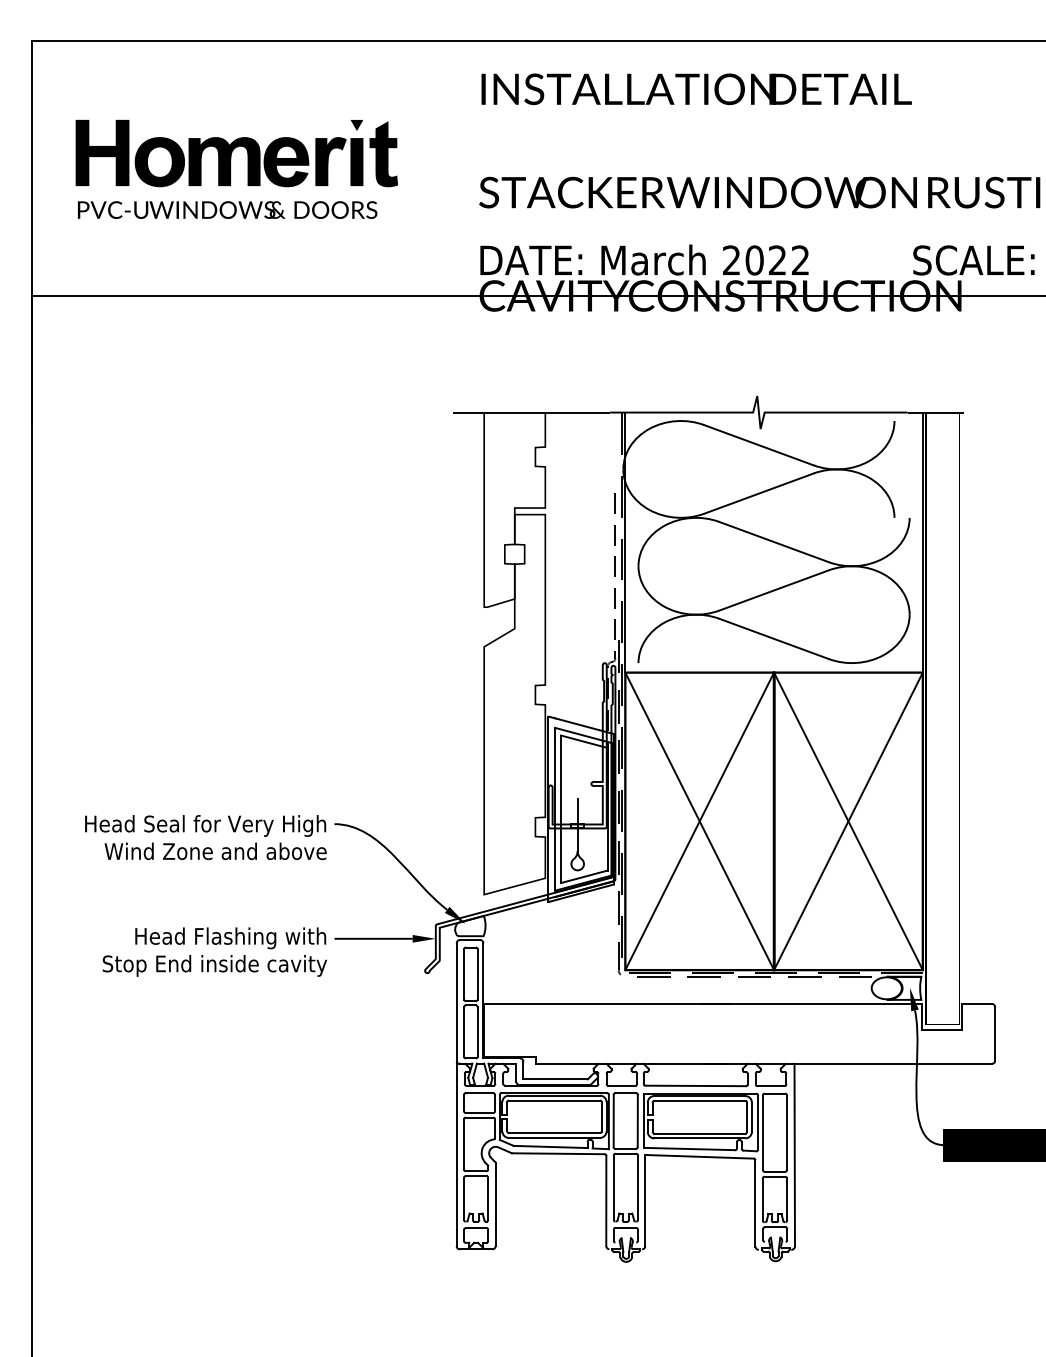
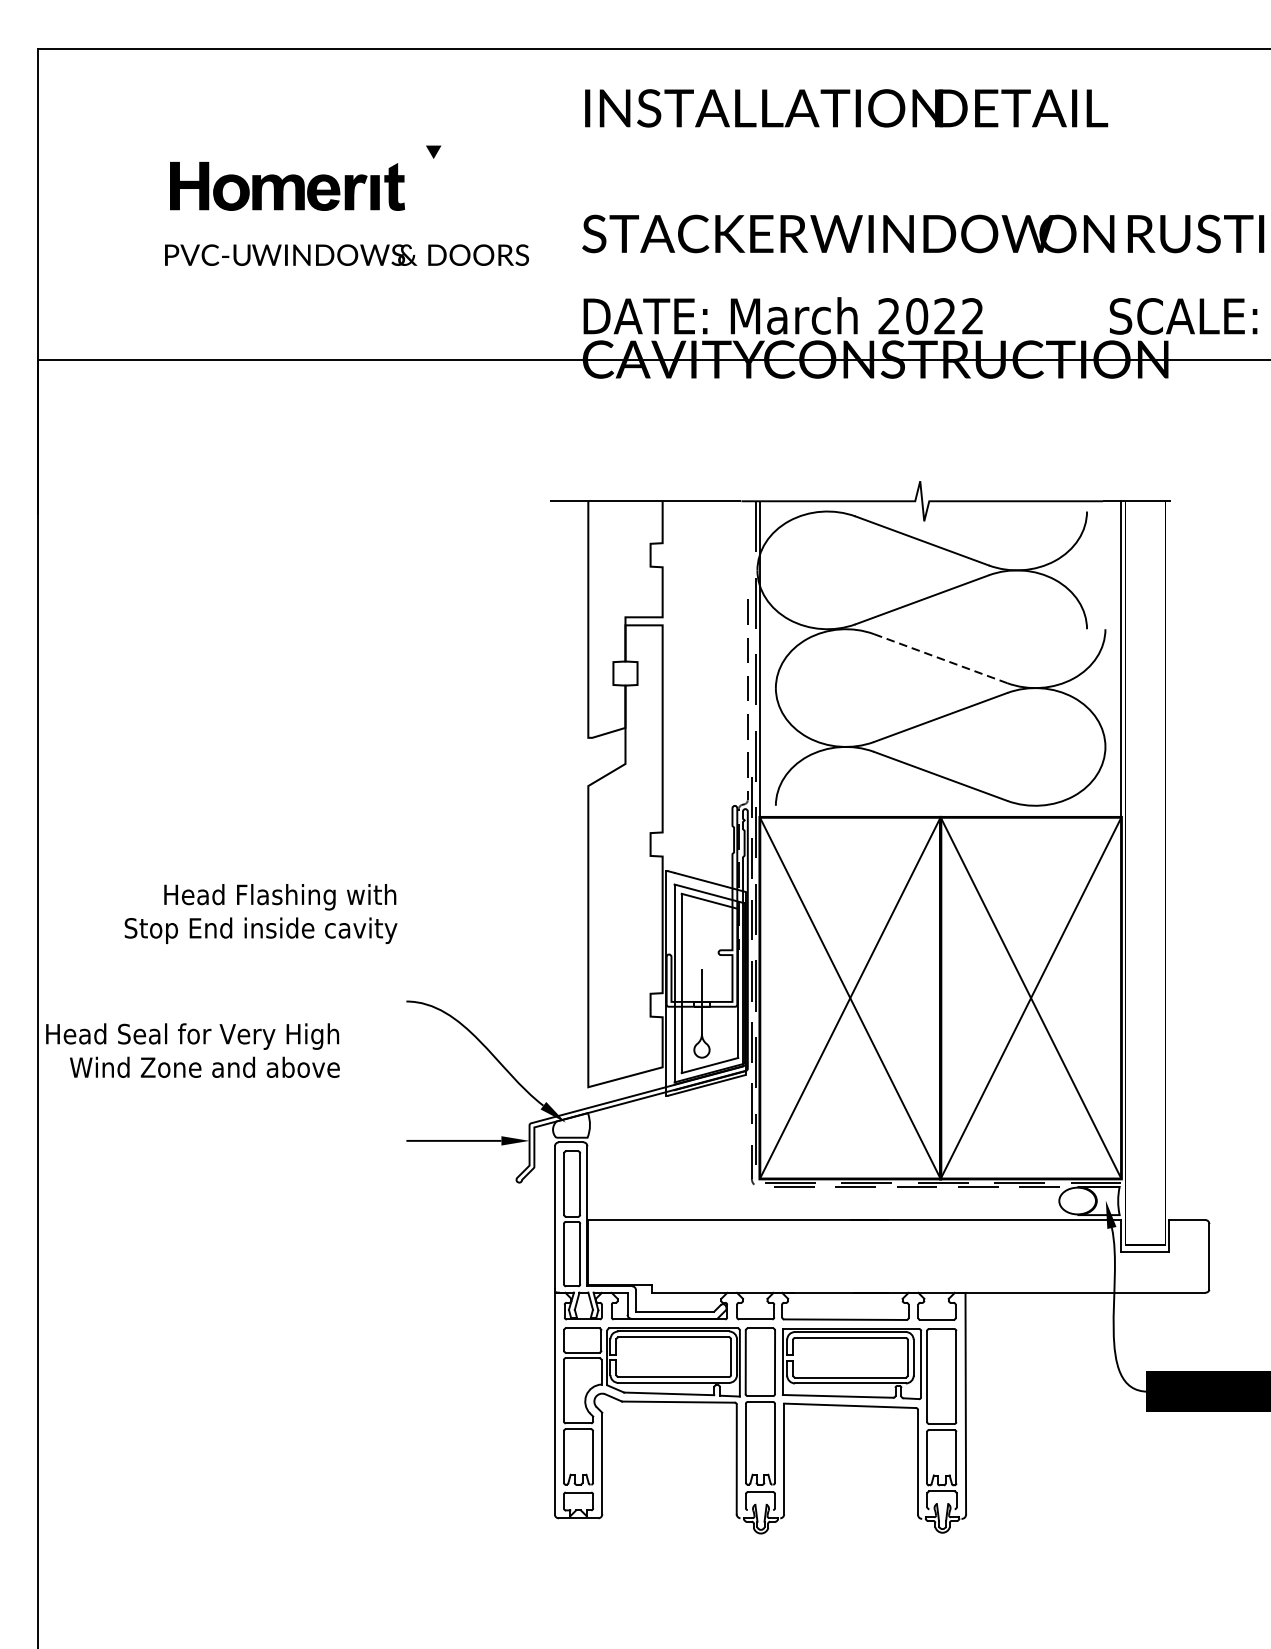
part: (236, 153) -> (287, 186), size x0.6
text: (227, 209) -> (346, 254), moved
line: (774, 542) -> (941, 659), solid -> dashed
text: (205, 837) -> (192, 1050), moved
text: (214, 951) -> (260, 913), moved

